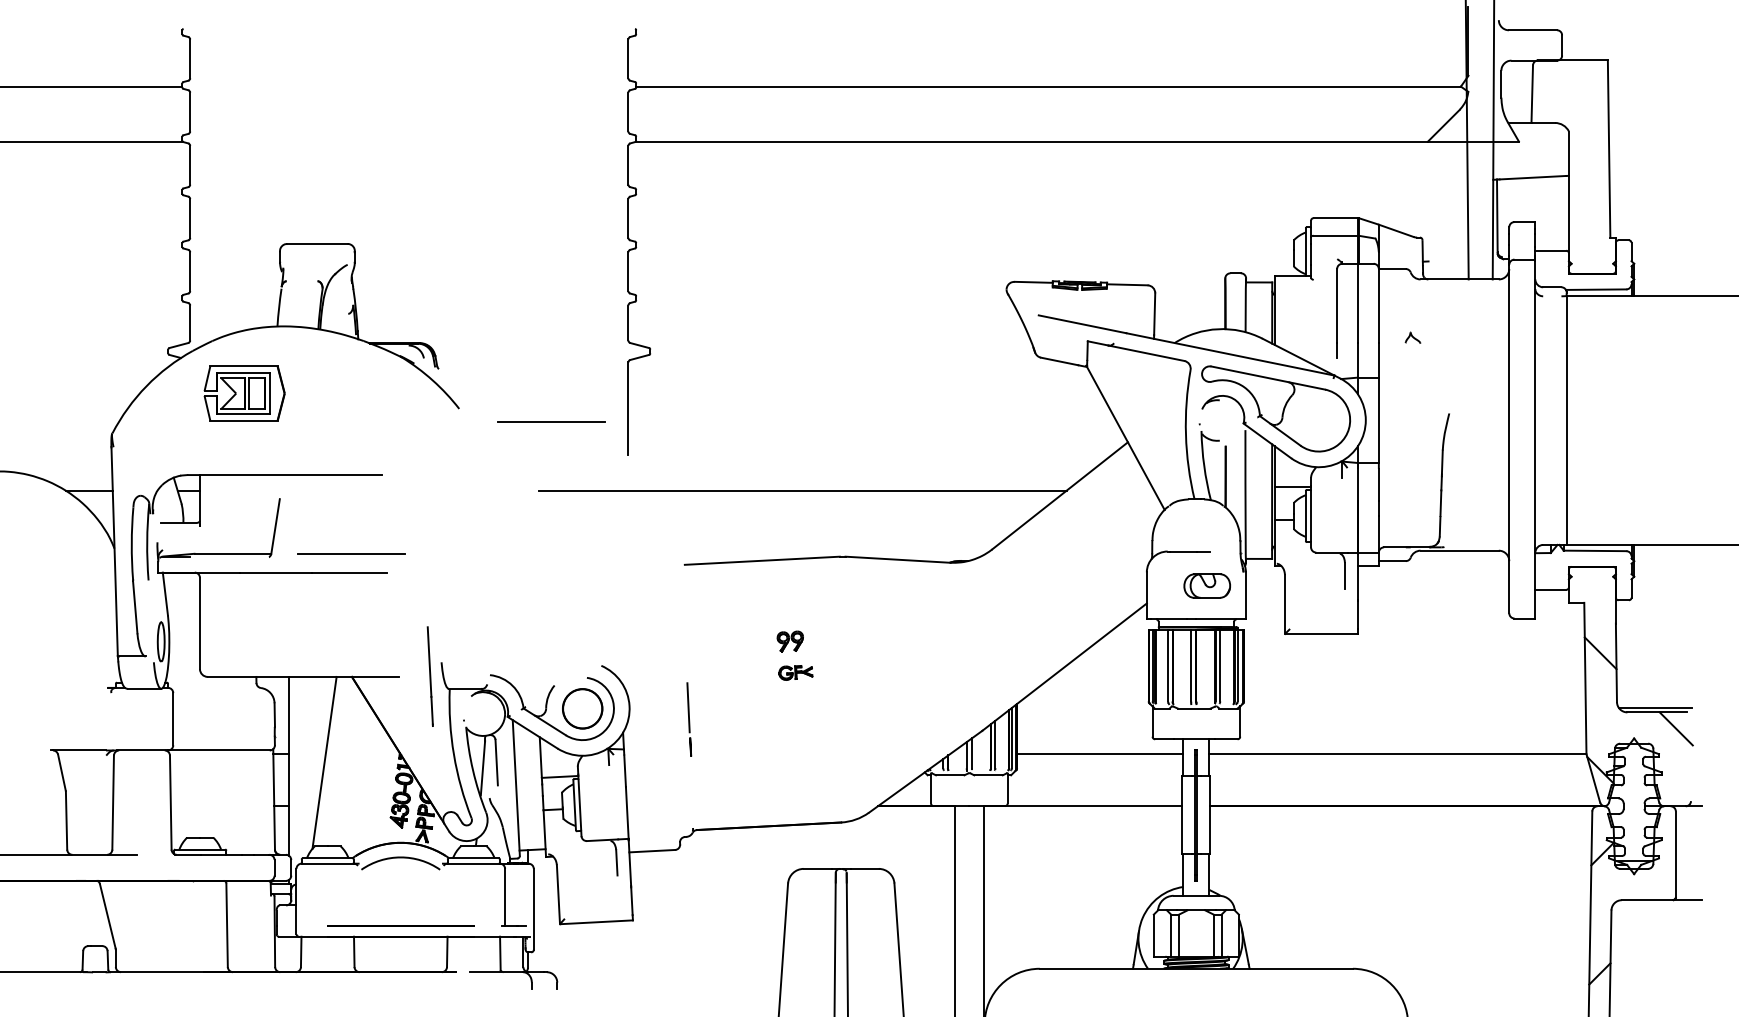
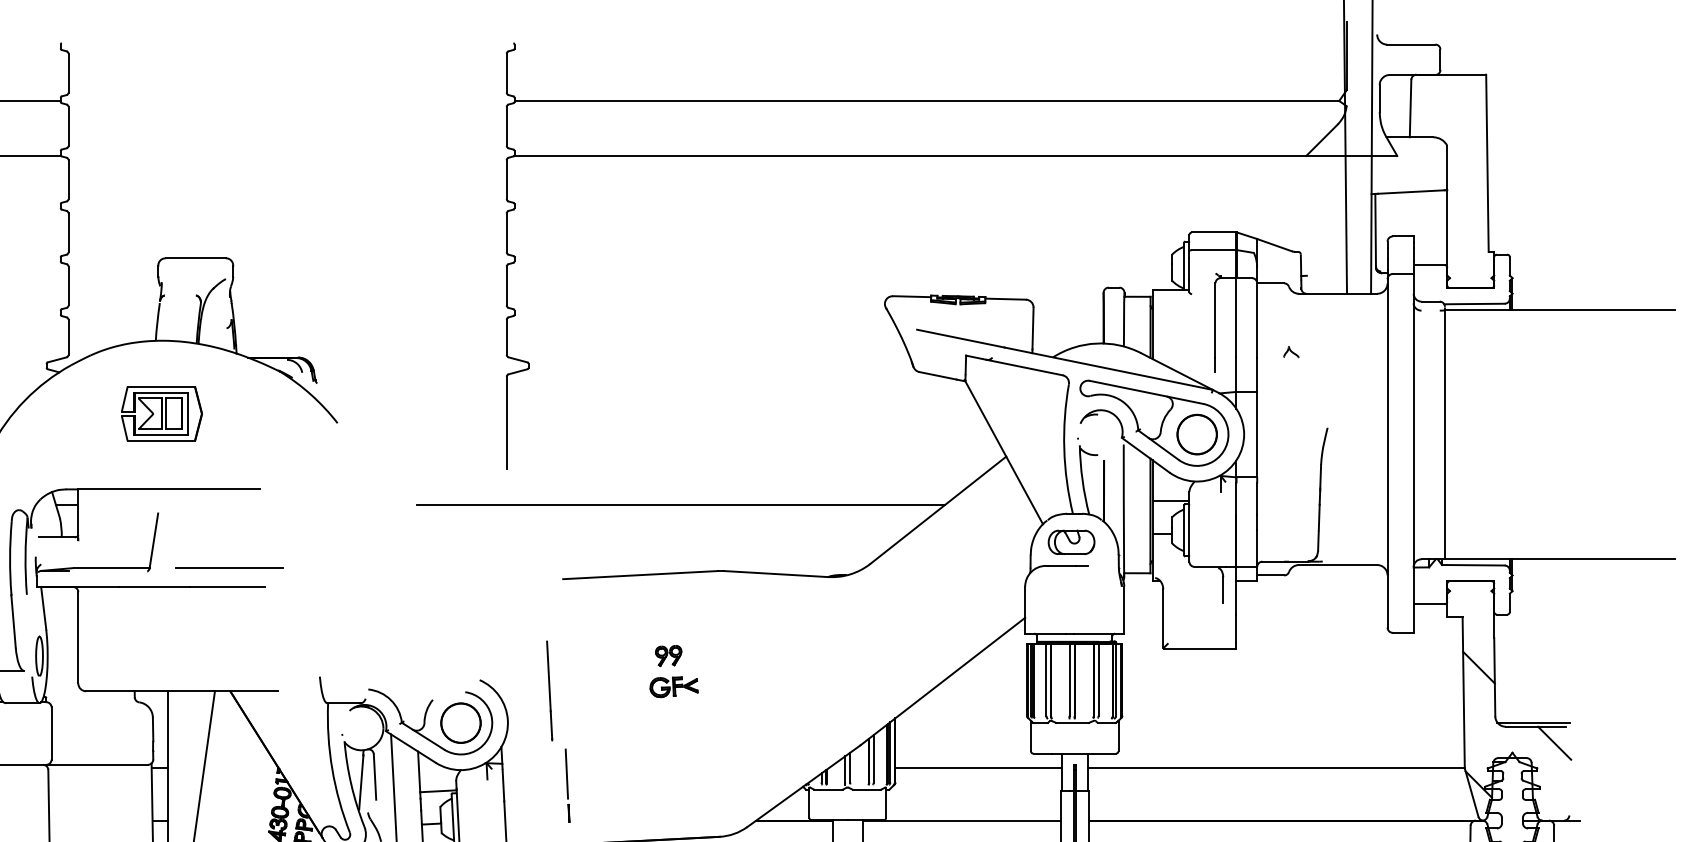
part: (244, 393) -> (161, 413), moved
circle: (1318, 419) -> (1196, 433), added
line: (551, 421) -> (429, 435), removed
part: (1206, 585) -> (1070, 541), moved
part: (795, 672) -> (673, 686), size x1.43
line: (429, 676) -> (548, 690), moved
line: (689, 719) -> (567, 785), moved

